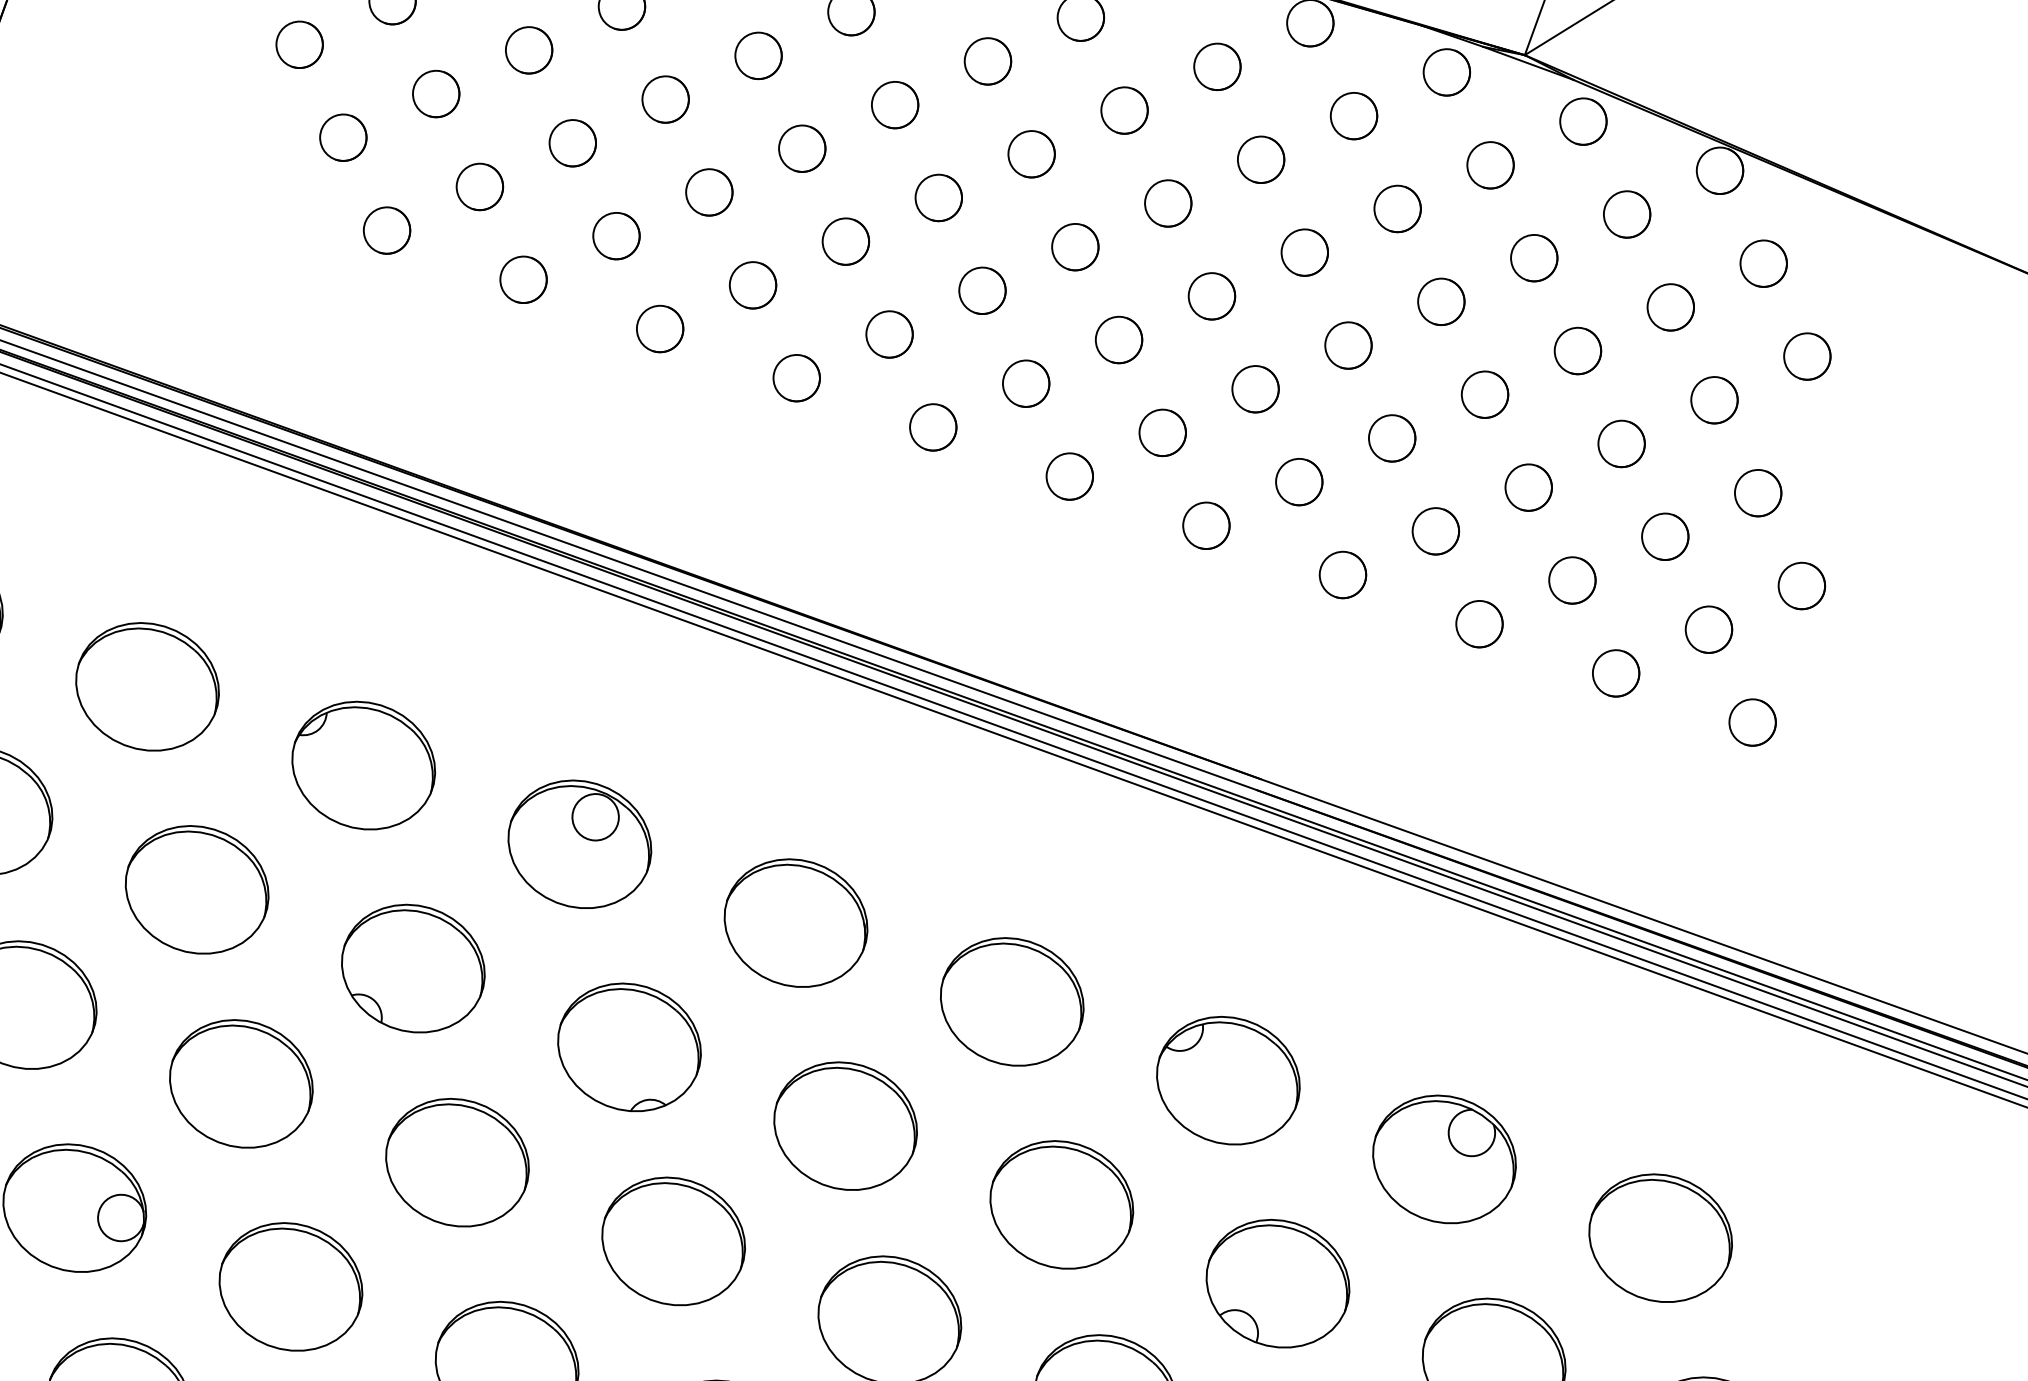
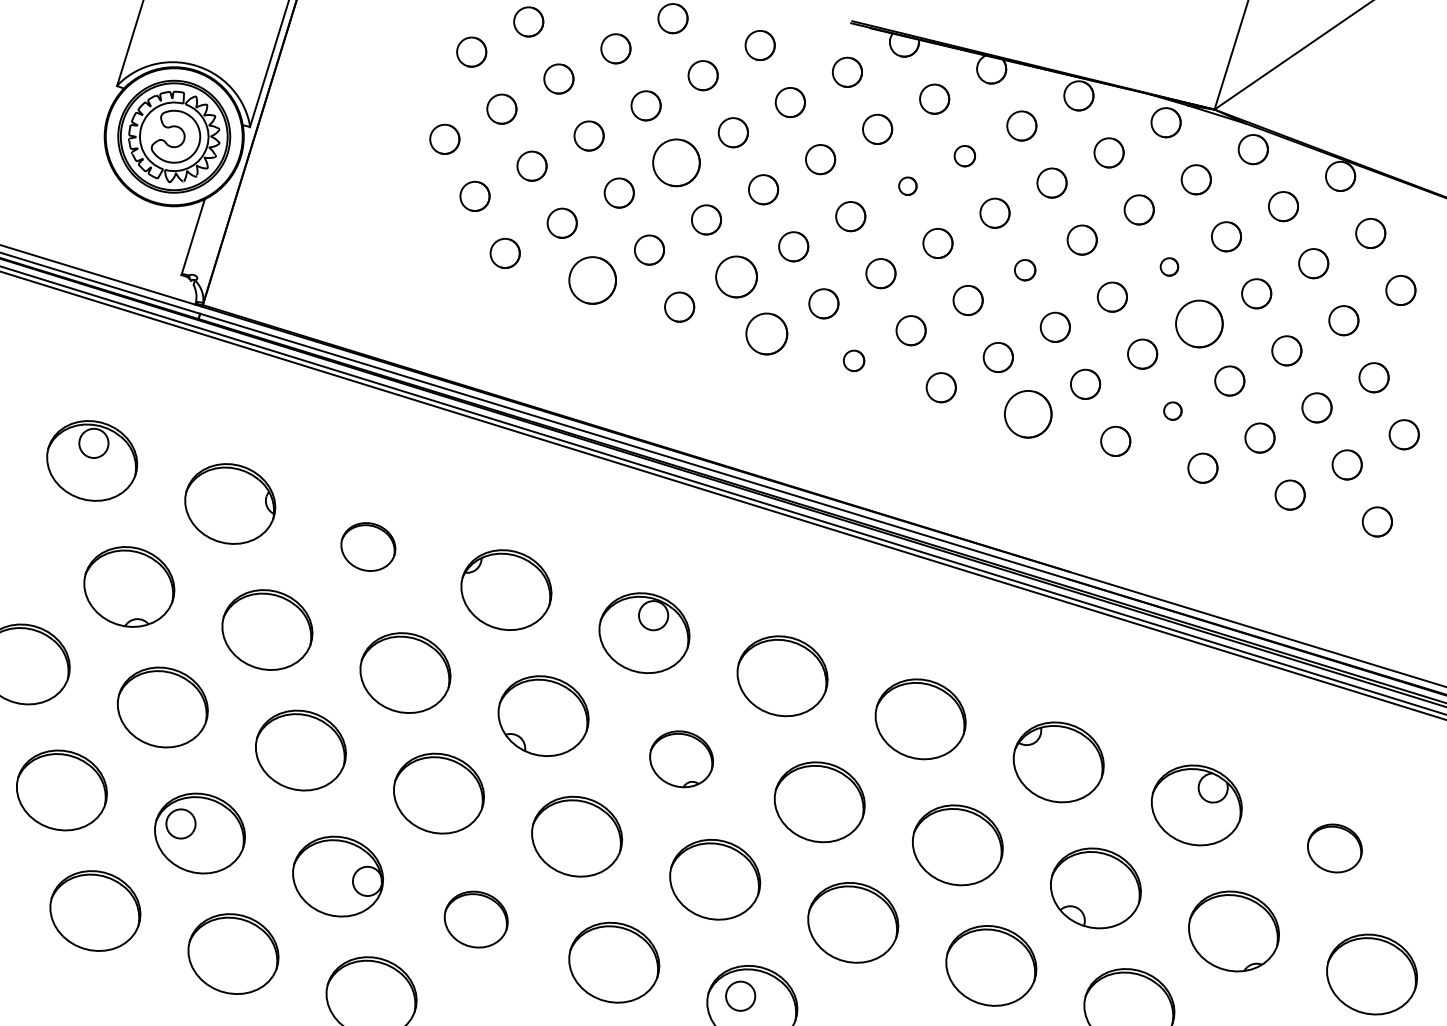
circle: (664, 98) -> (675, 162), size x1.6
circle: (1124, 109) -> (964, 155), size x0.7
circle: (1031, 152) -> (907, 185), size x0.6
circle: (522, 278) -> (591, 279), size x1.6
circle: (752, 284) -> (736, 276), size x1.4
circle: (1210, 295) -> (1024, 269), size x0.7
circle: (1441, 301) -> (1169, 266), size x0.6
circle: (796, 377) -> (766, 333), size x1.4
circle: (1484, 393) -> (1199, 323), size x1.6
circle: (932, 426) -> (853, 360), size x0.7
circle: (1206, 525) -> (1028, 414), size x1.6
circle: (1435, 530) -> (1172, 410), size x0.6
part: (147, 685) -> (368, 546), size x0.6
part: (629, 1047) -> (681, 759), size x0.7
part: (1660, 1238) -> (1334, 848), size x0.6
part: (291, 1286) -> (476, 919), size x0.7

